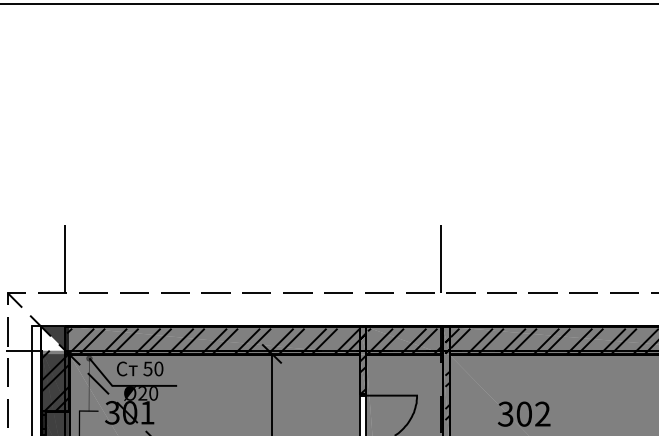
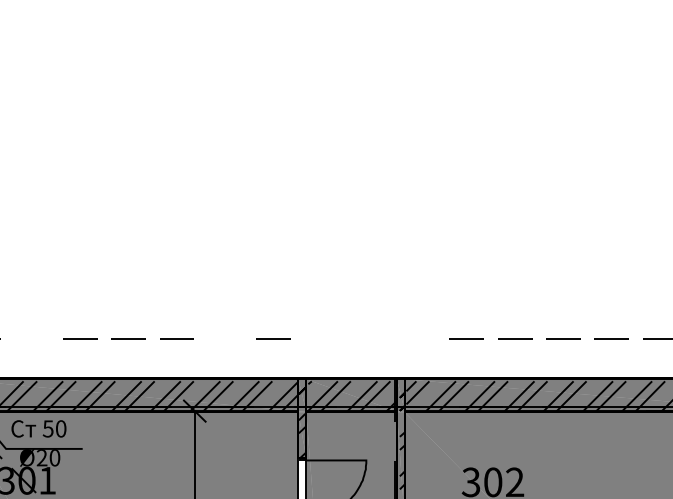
part: (440, 259) -> (394, 299), removed
line: (134, 292) -> (32, 338), removed
line: (297, 292) -> (224, 338), removed
line: (379, 292) -> (321, 338), removed

